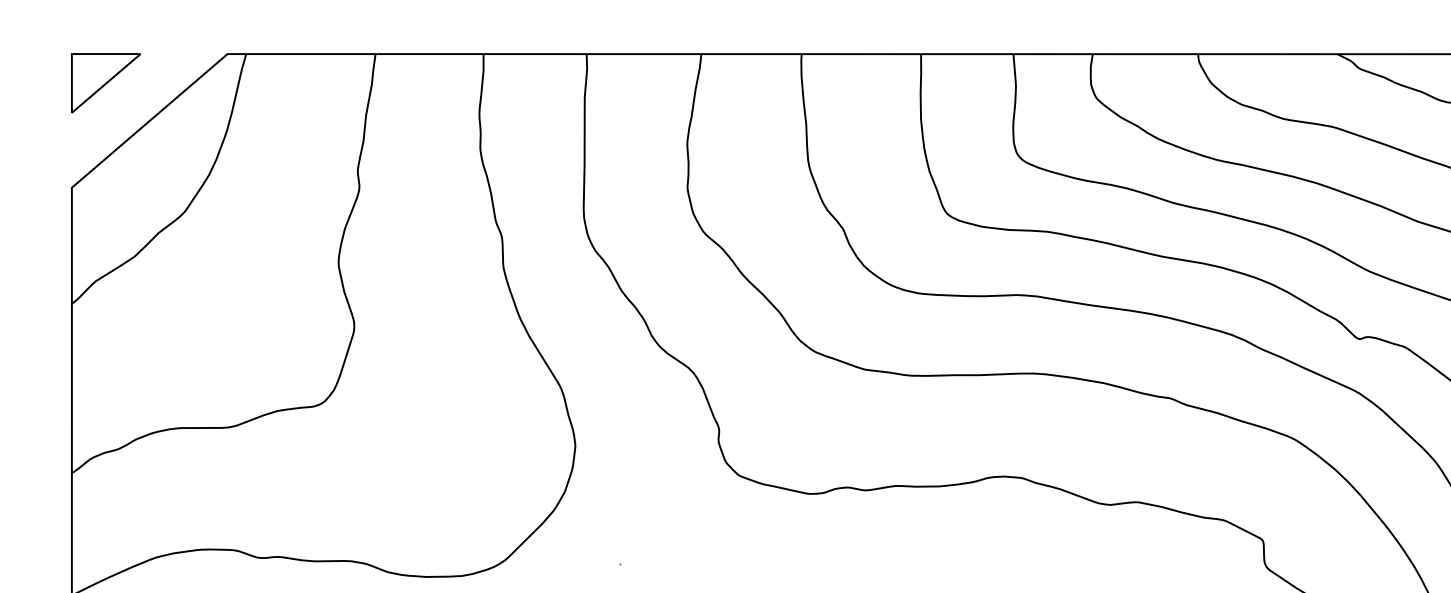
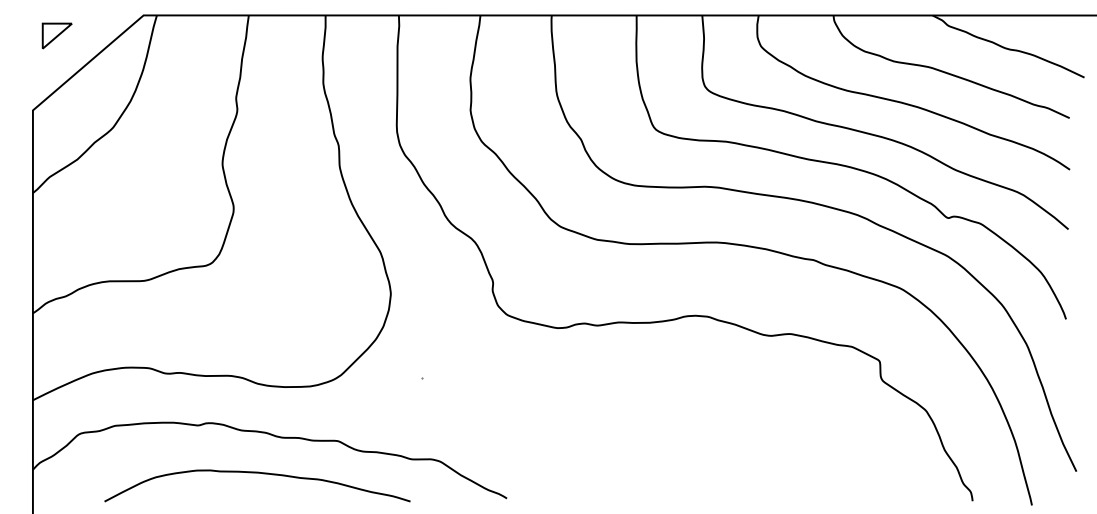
part: (106, 82) -> (57, 35), size x0.6

